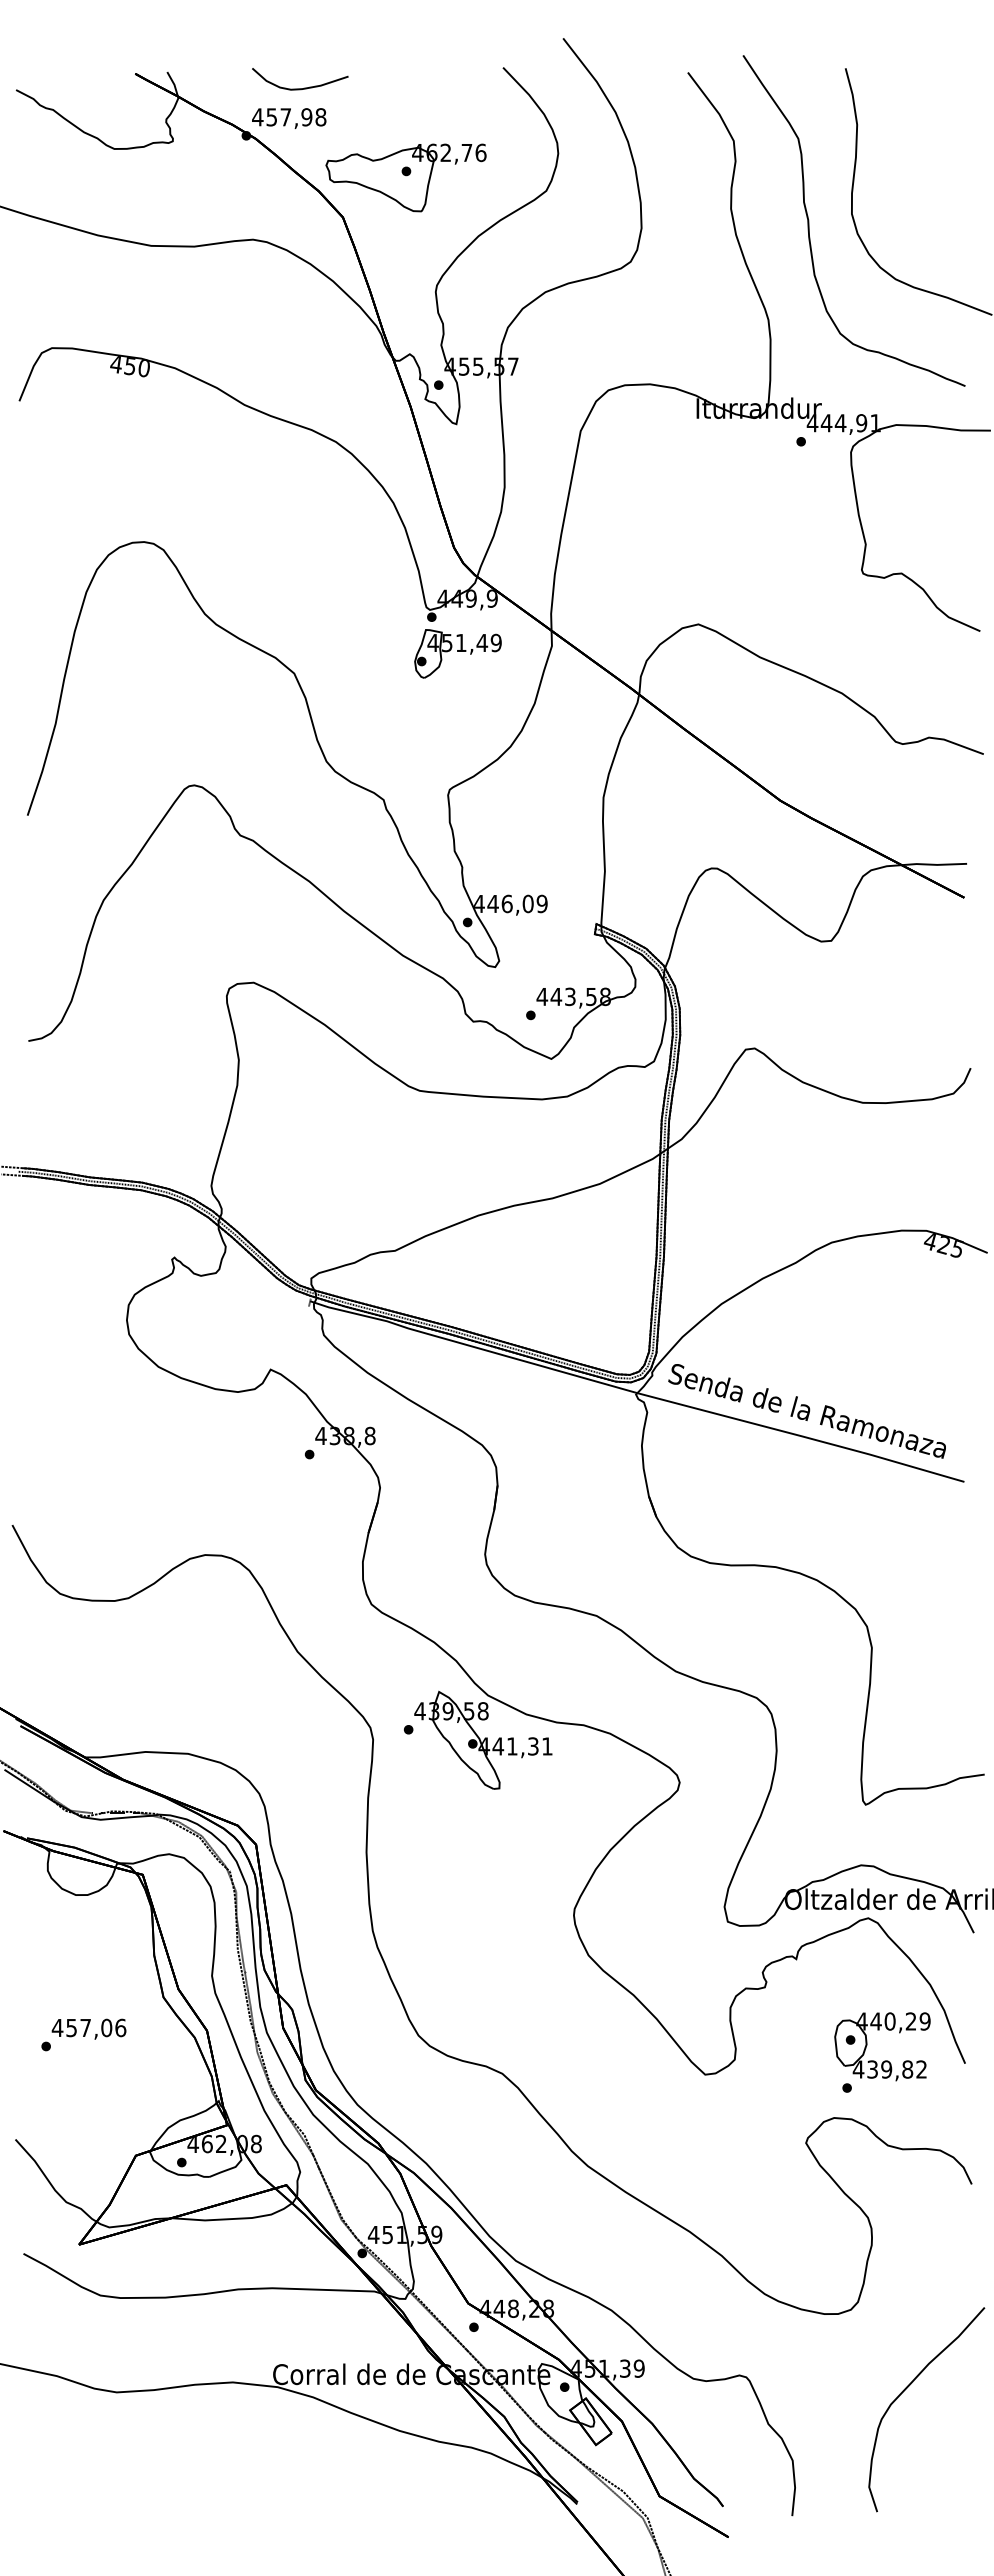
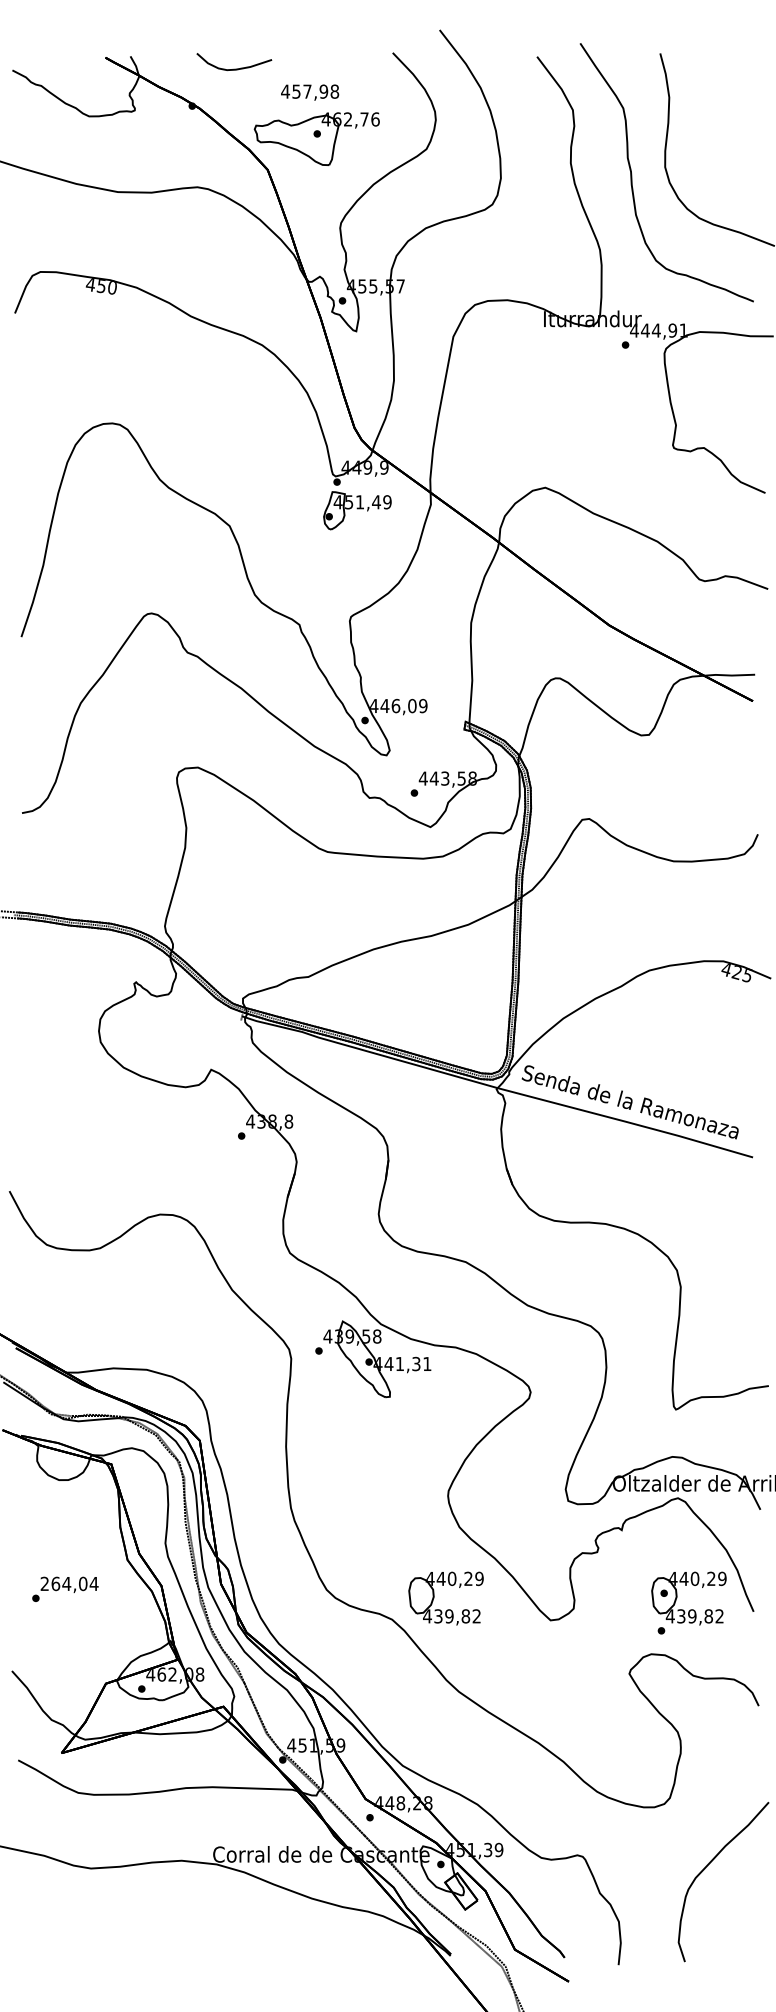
text: (289, 118) -> (310, 92), moved
text: (88, 2027) -> (68, 1583), 457,06 -> 264,04
part: (573, 2060) -> (447, 1609), added

